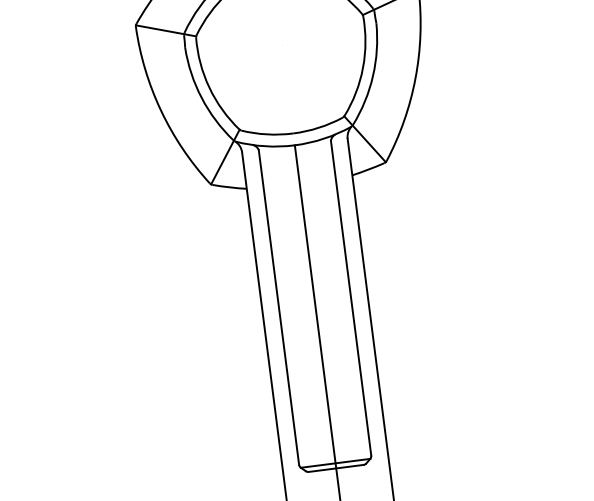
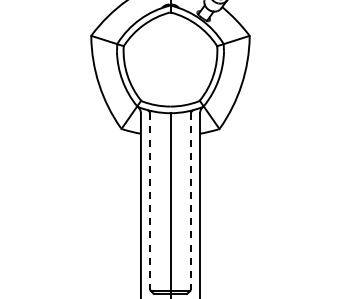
line: (350, 298) -> (190, 201), solid -> dashed
line: (279, 307) -> (150, 201), solid -> dashed

